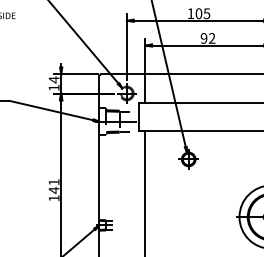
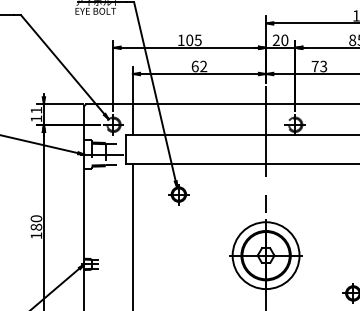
text: (203, 38) -> (194, 66), 92 -> 62
text: (54, 79) -> (36, 110), 14 -> 11
text: (54, 186) -> (36, 223), 141 -> 180

